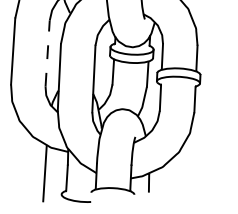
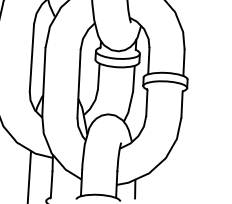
line: (47, 53) -> (31, 57), dashed -> solid

